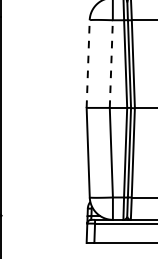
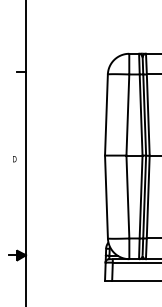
line: (88, 64) -> (106, 115), dashed -> solid
line: (110, 64) -> (127, 115), dashed -> solid

